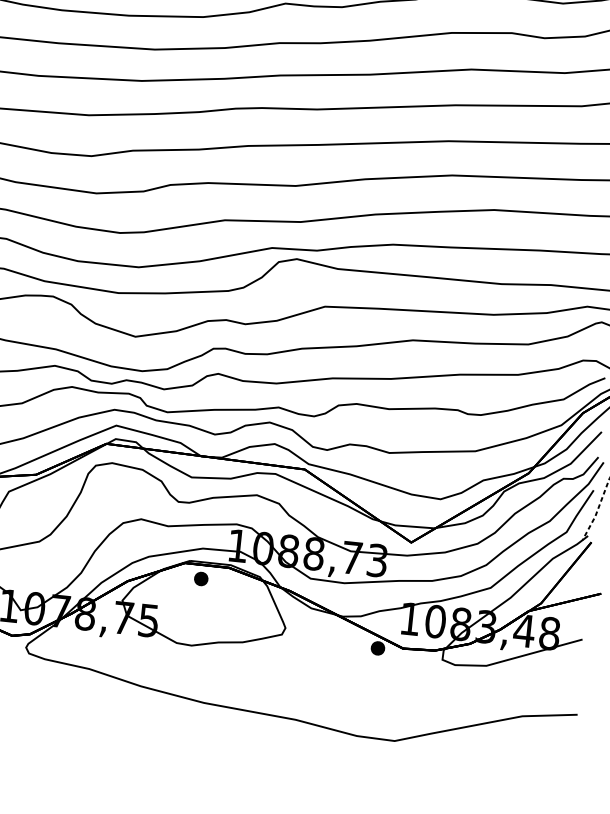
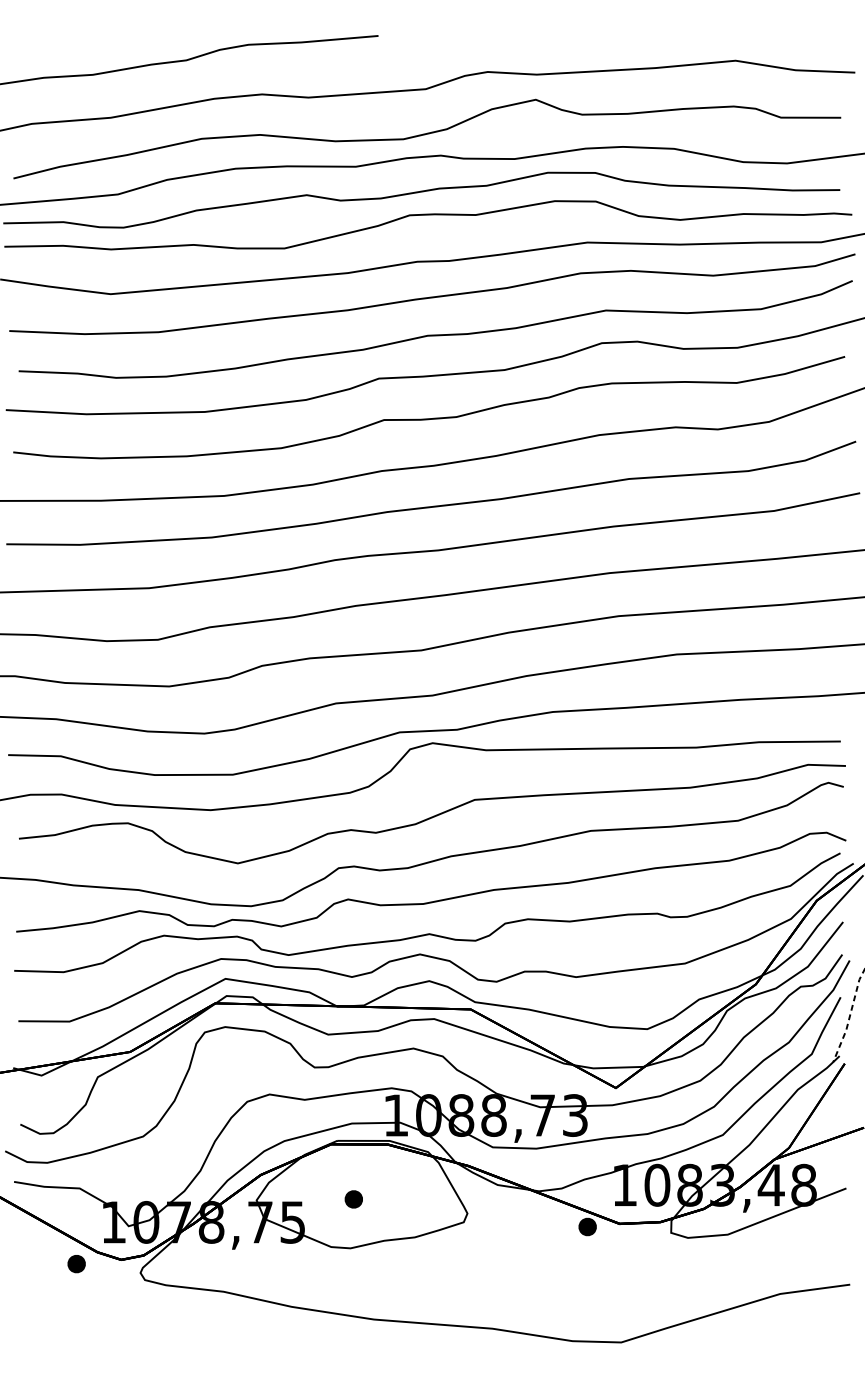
part: (200, 579) -> (353, 1199), moved

